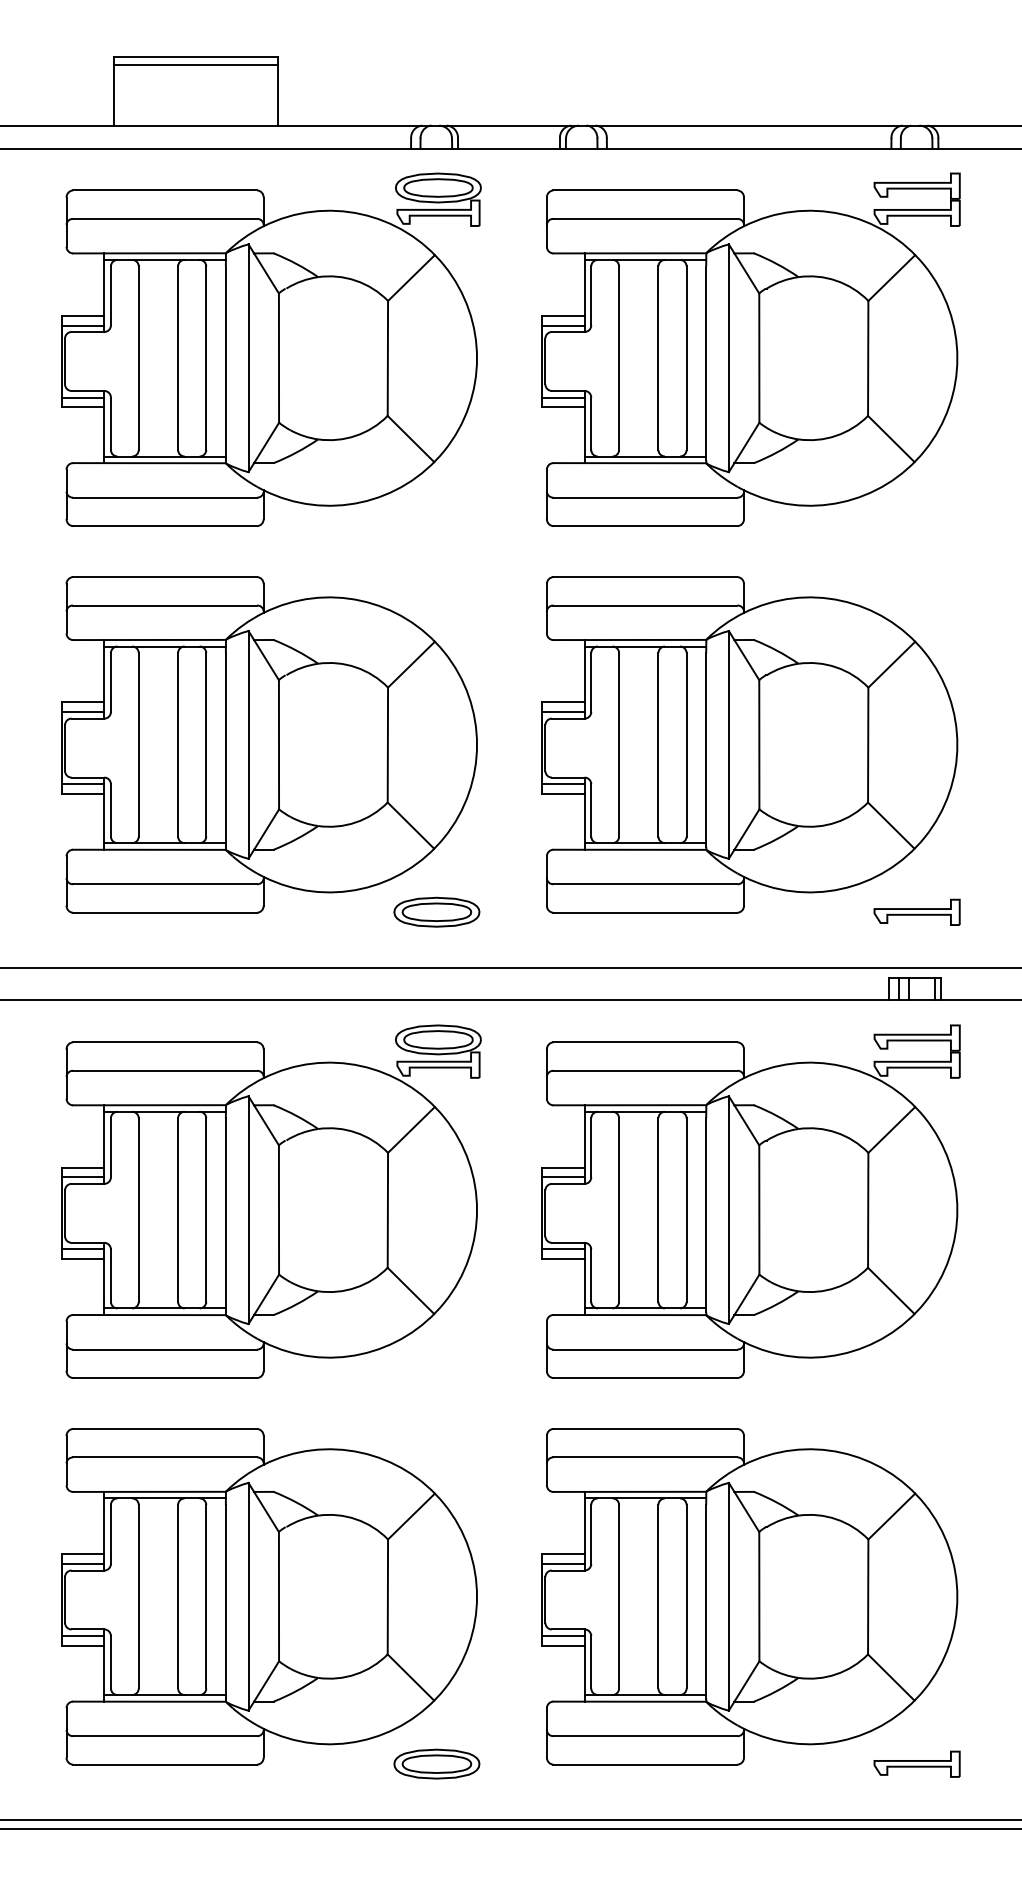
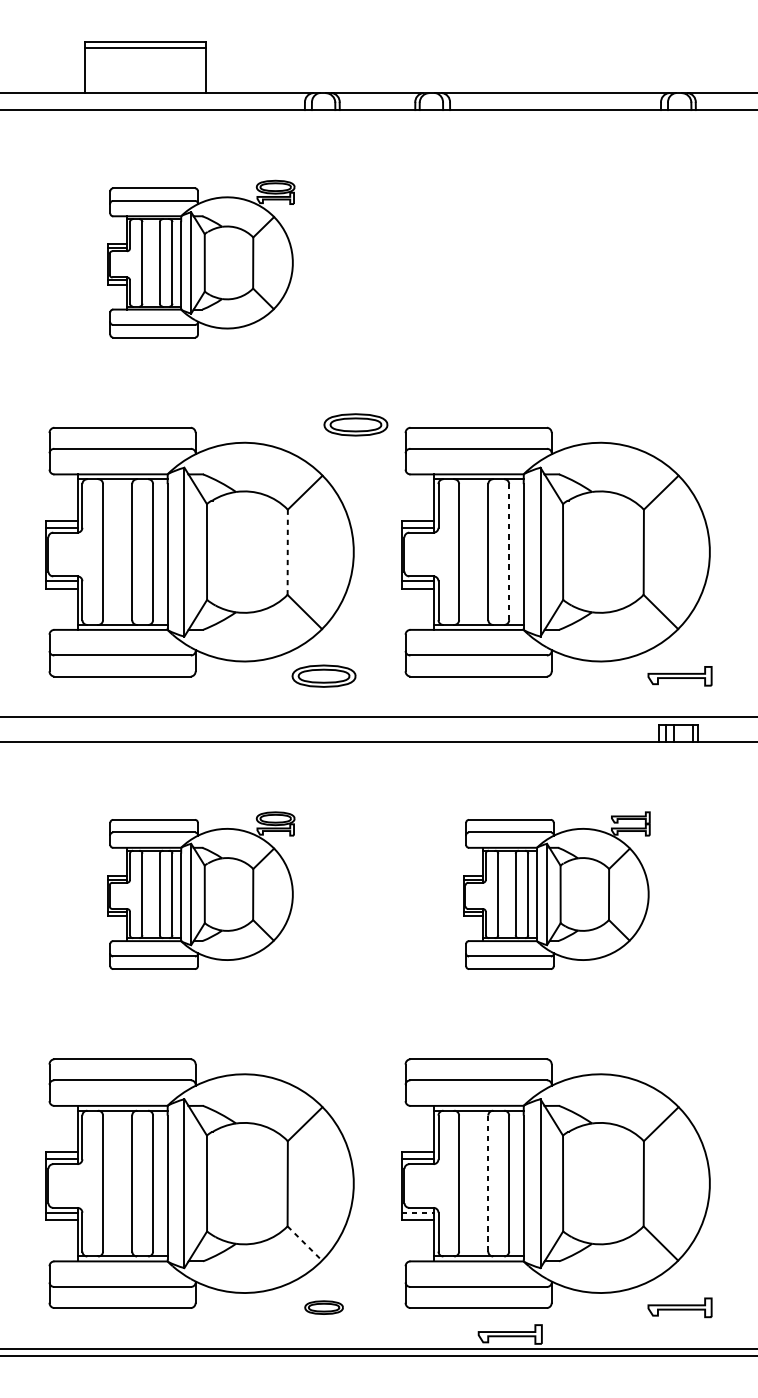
part: (271, 349) -> (201, 259), size x0.6
part: (750, 349) -> (556, 259), removed
part: (479, 572) -> (355, 424), added
line: (686, 744) -> (509, 551), solid -> dashed
line: (387, 745) -> (287, 552), solid -> dashed
part: (271, 1201) -> (201, 890), size x0.6
part: (750, 1201) -> (556, 890), size x0.6
line: (658, 1596) -> (488, 1183), solid -> dashed
line: (563, 1636) -> (417, 1213), solid -> dashed
line: (410, 1677) -> (304, 1243), solid -> dashed
part: (436, 1763) -> (323, 1307), size x0.6
part: (687, 1799) -> (509, 1333), added

